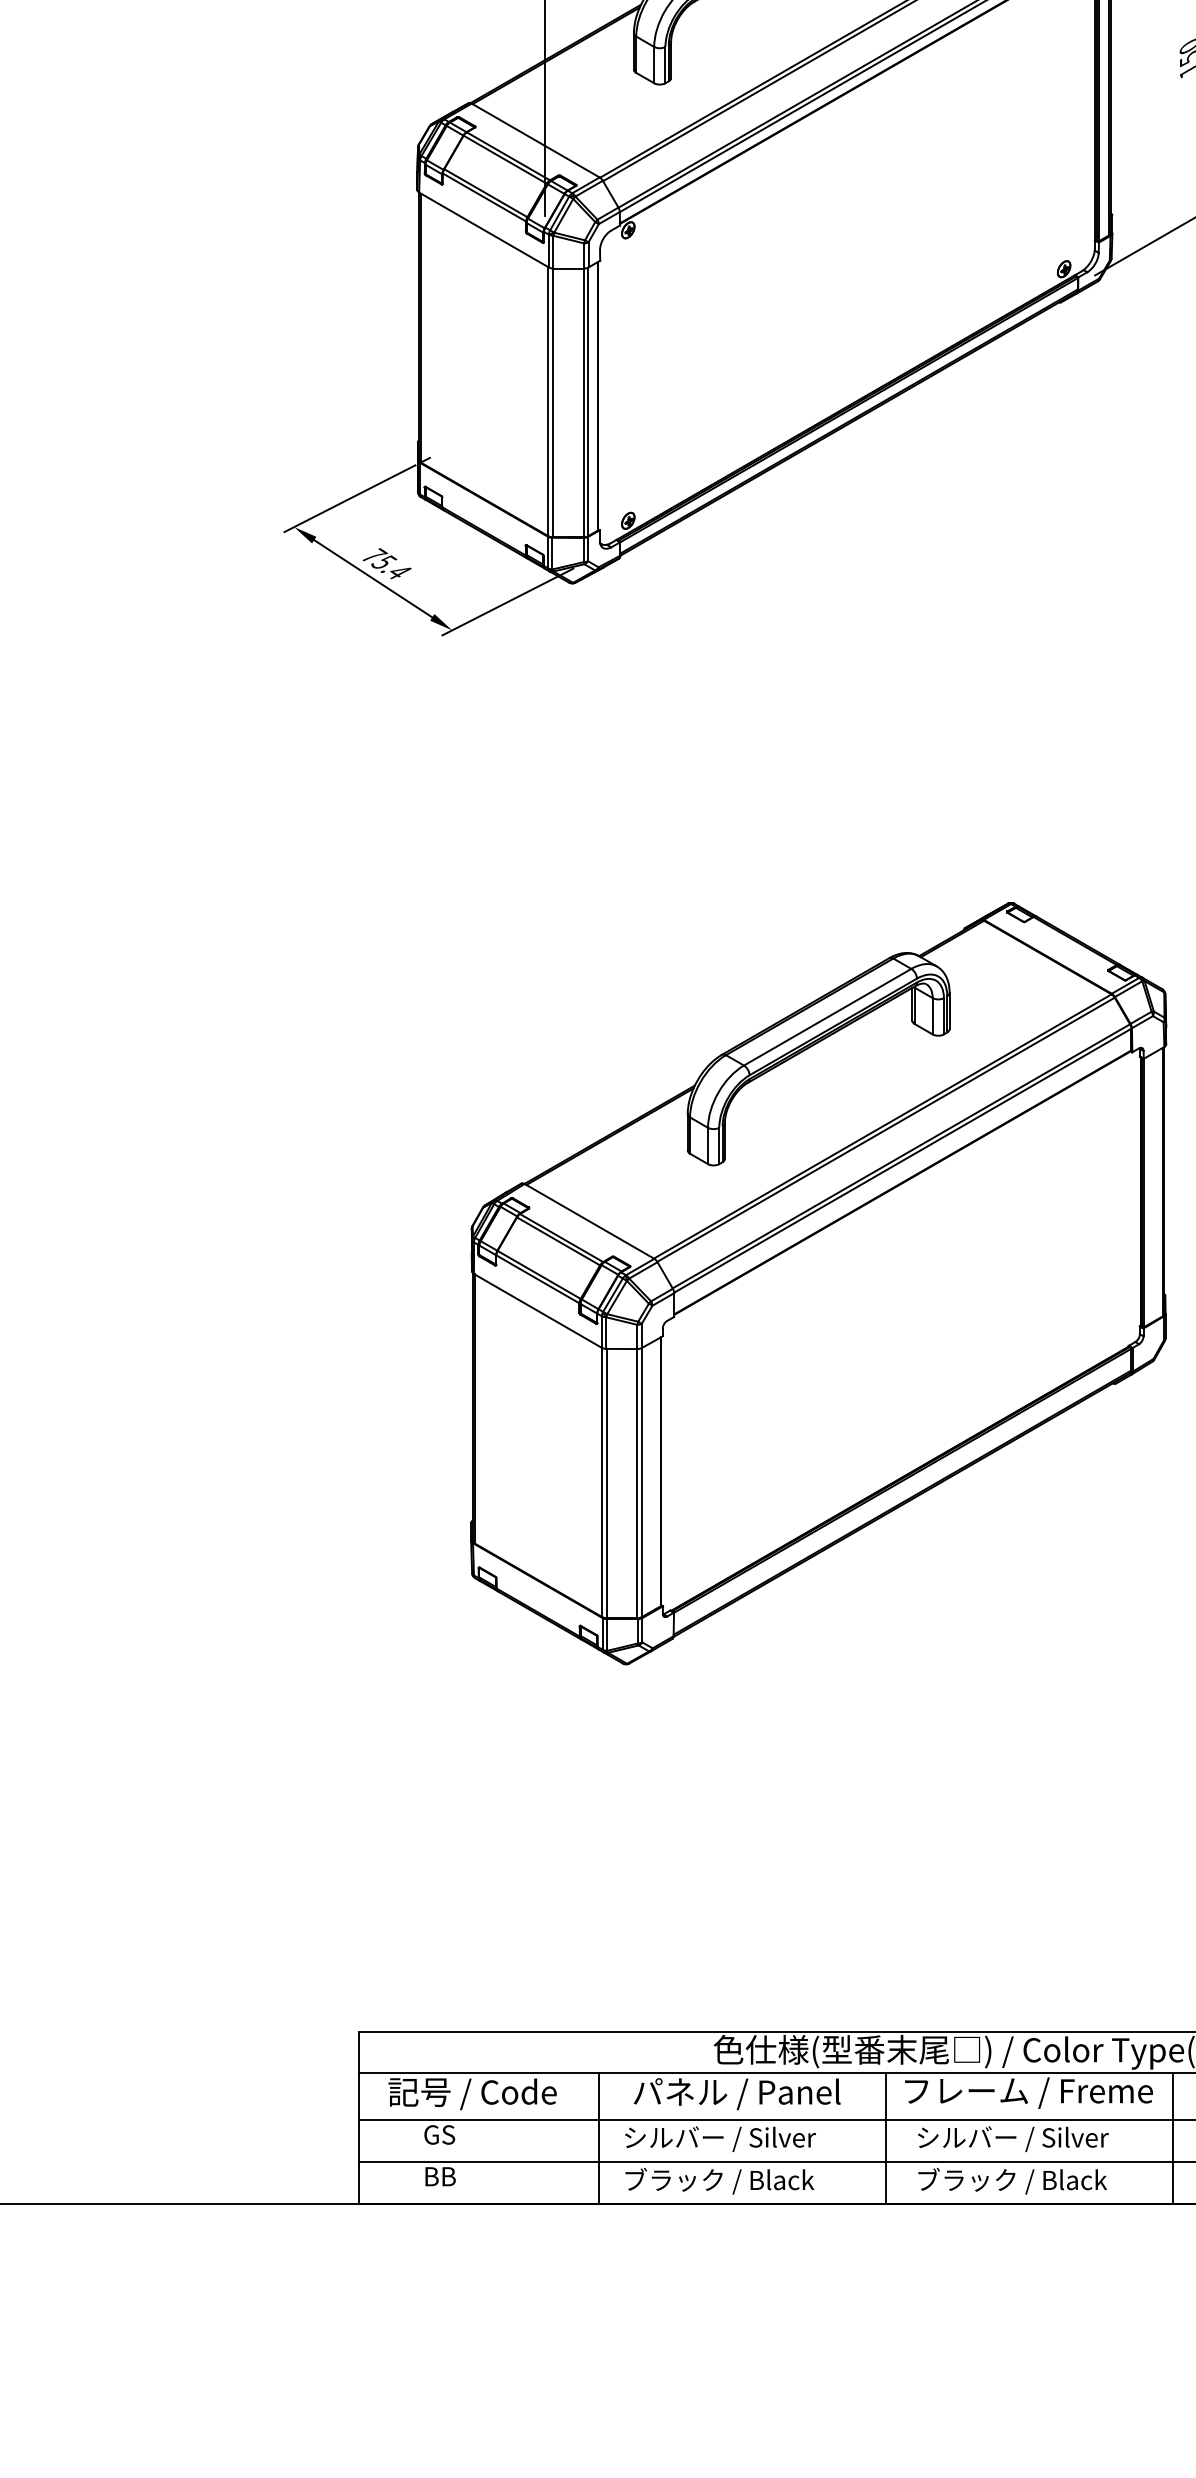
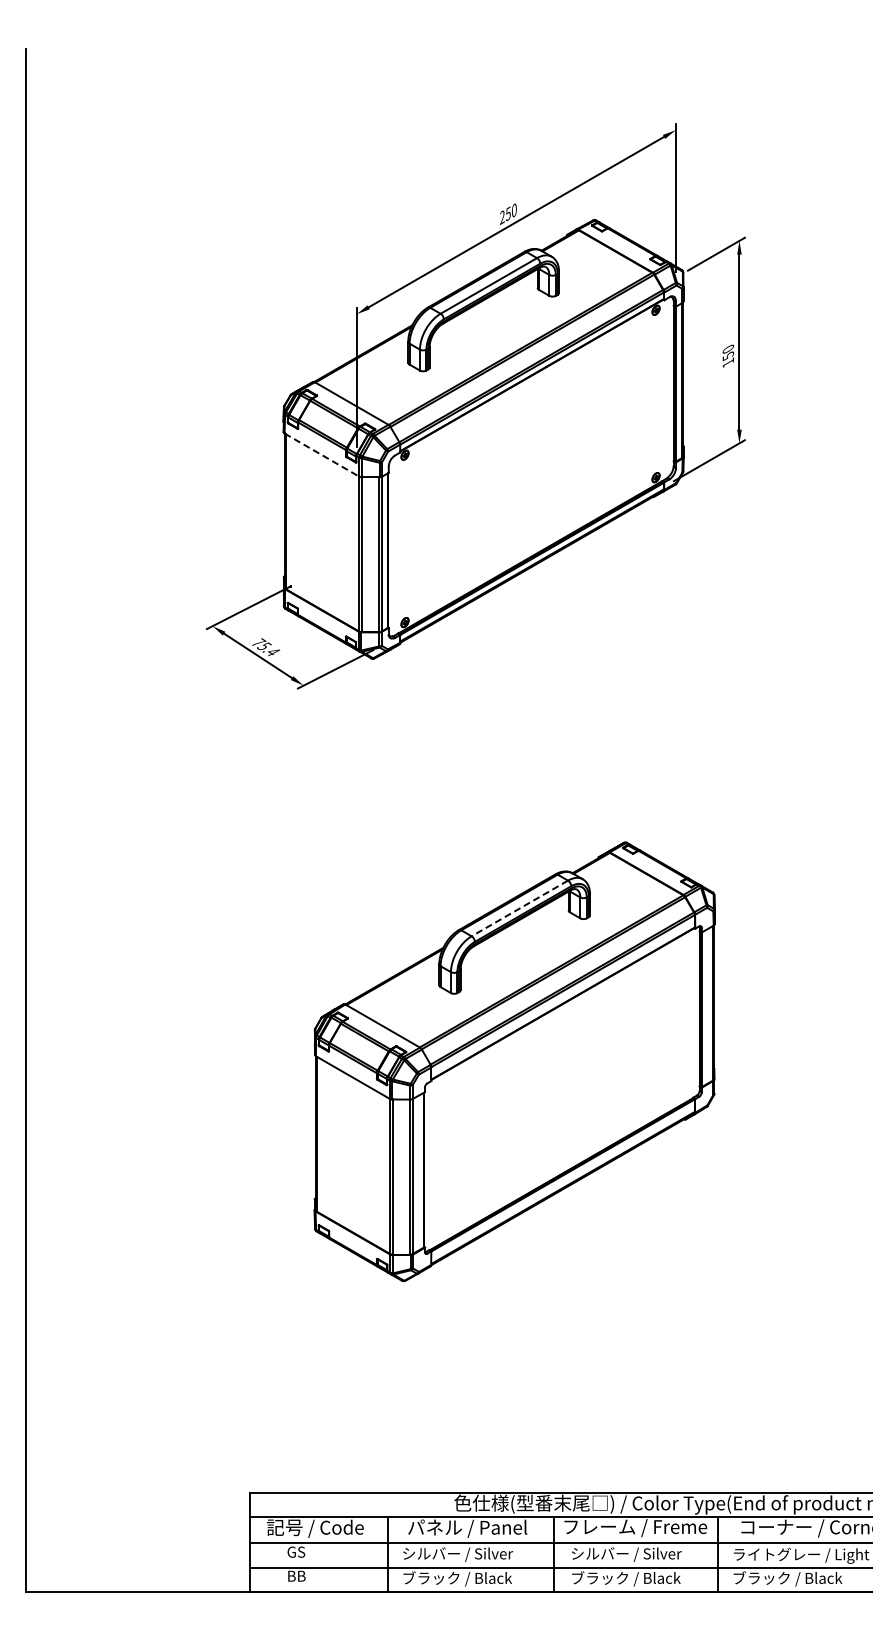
line: (485, 230) -> (322, 455), solid -> dashed
line: (827, 1017) -> (519, 908), solid -> dashed

